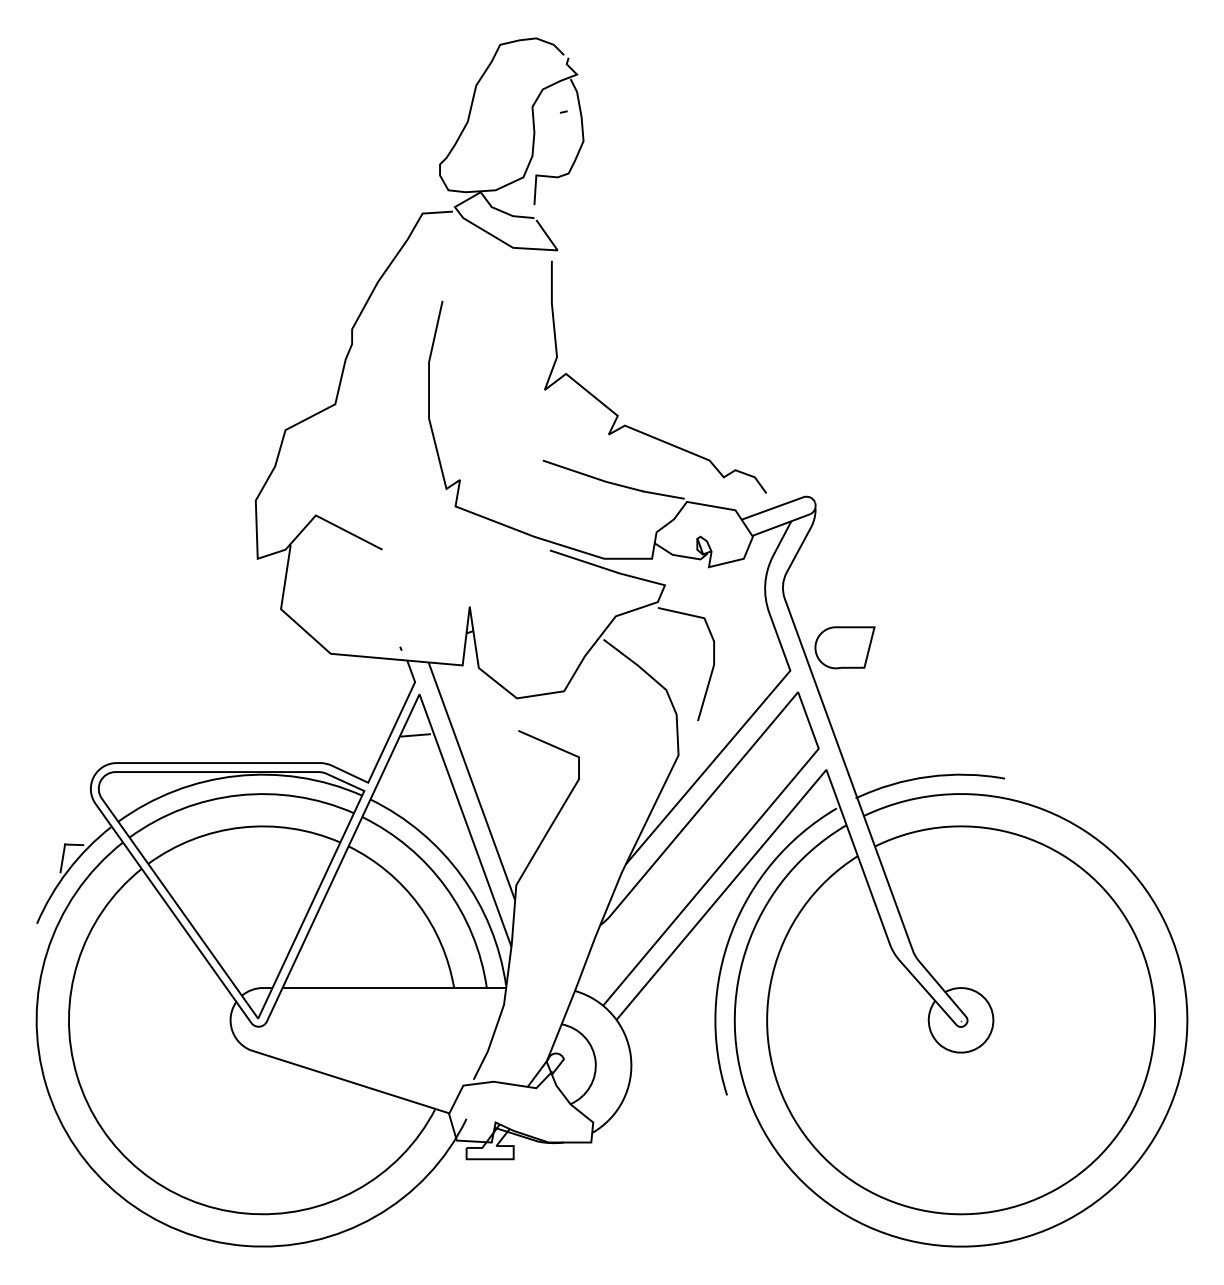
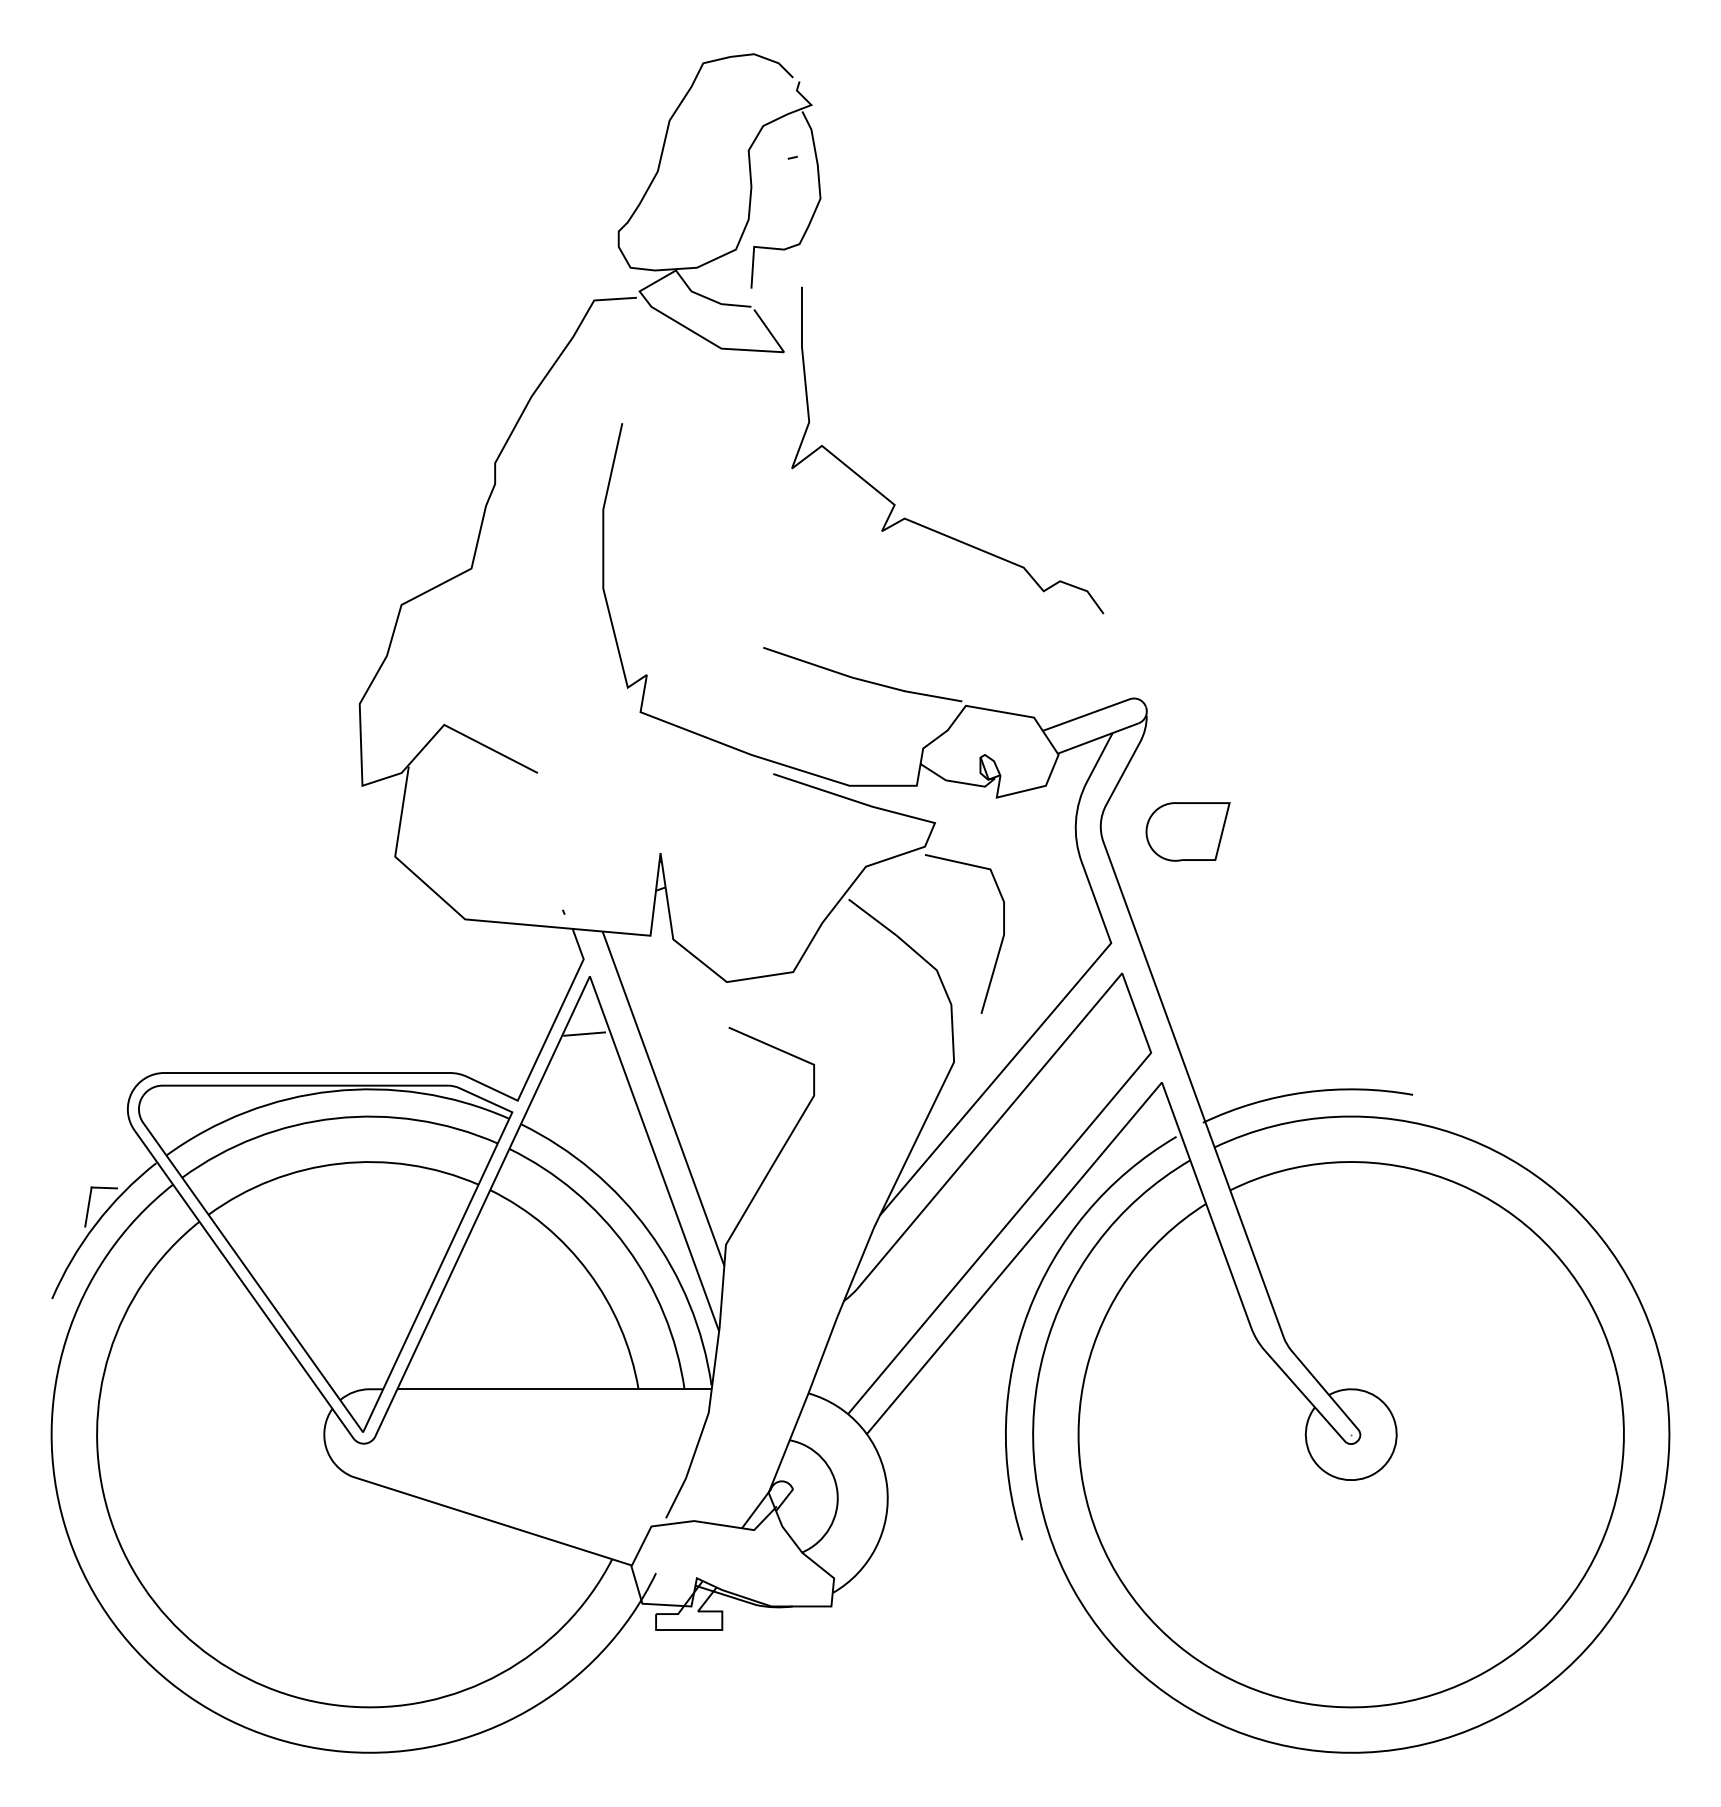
curve: (617, 414) -> (894, 503), moved
part: (844, 647) -> (1187, 831), moved

